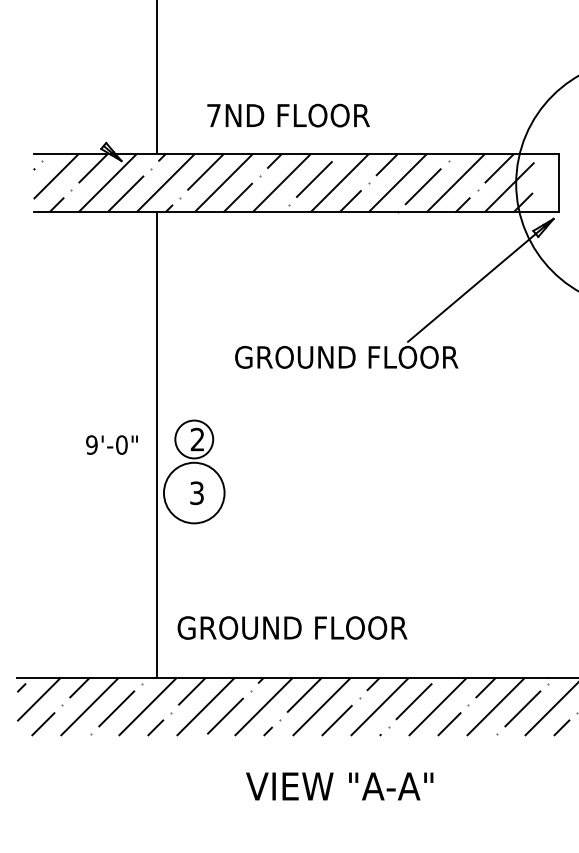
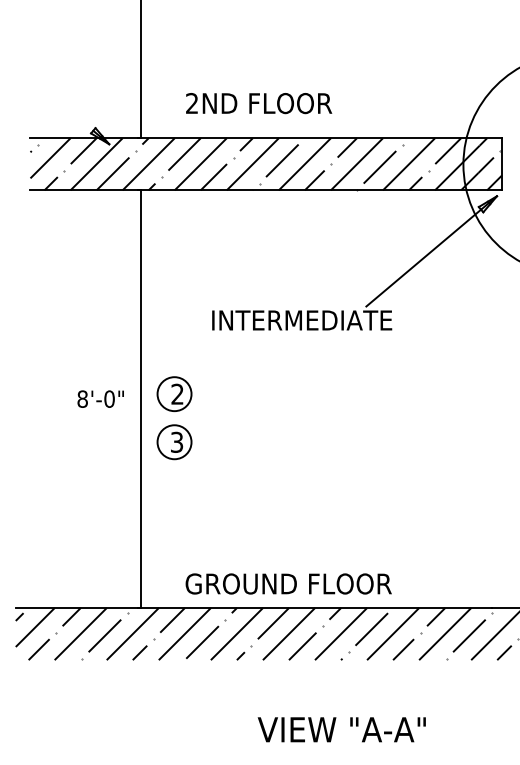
text: (213, 114) -> (191, 102), 7ND -> 2ND
hatch: (545, 183) -> (489, 164), added
text: (346, 356) -> (311, 319), GROUND FLOOR -> INTERMEDIATE
text: (91, 444) -> (82, 398), 9'-0" -> 8'-0"
circle: (194, 493) -> (174, 442), size x0.62
text: (292, 627) -> (288, 583), moved
text: (339, 786) -> (341, 729), moved

